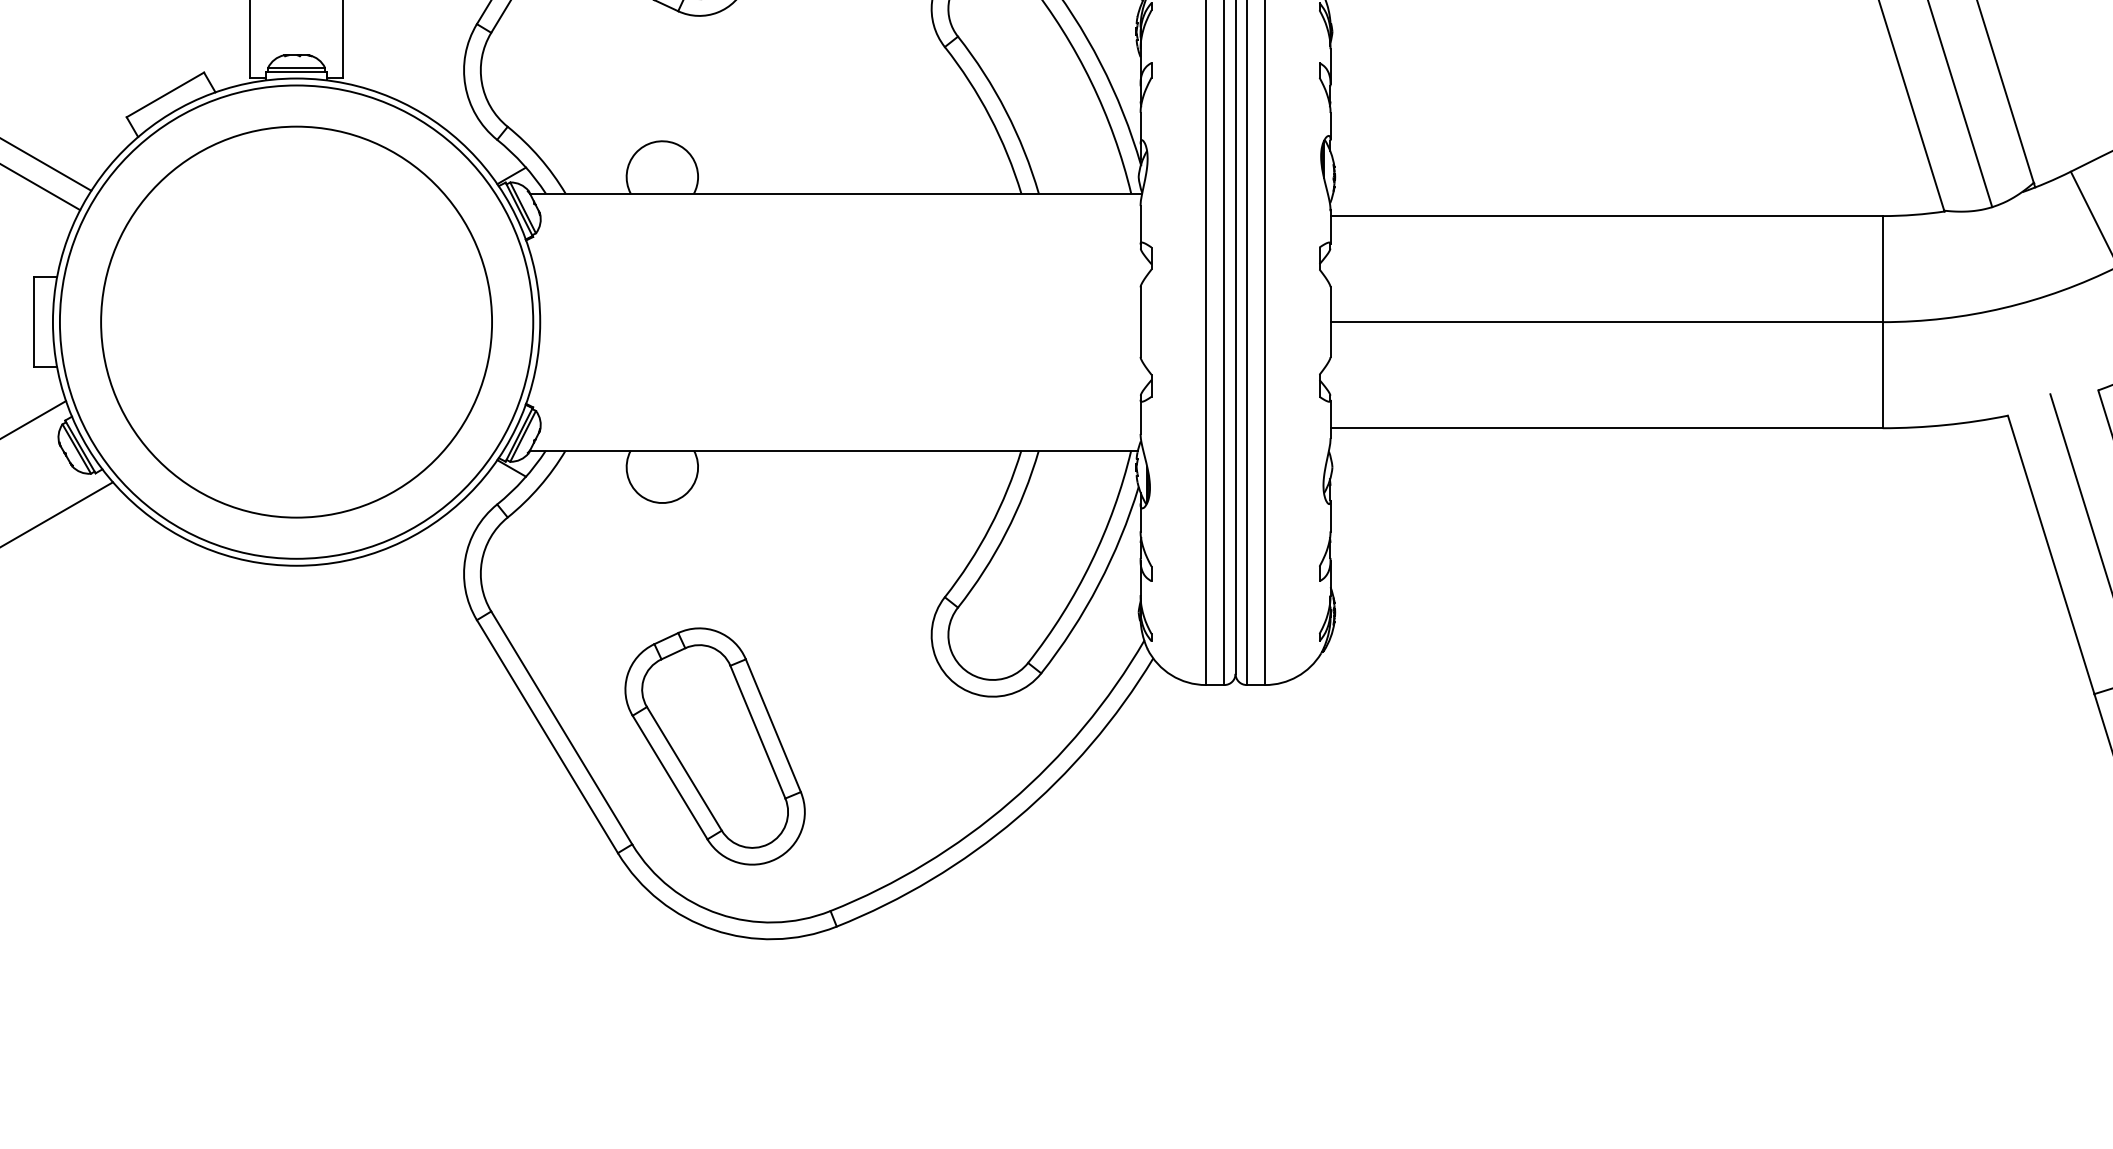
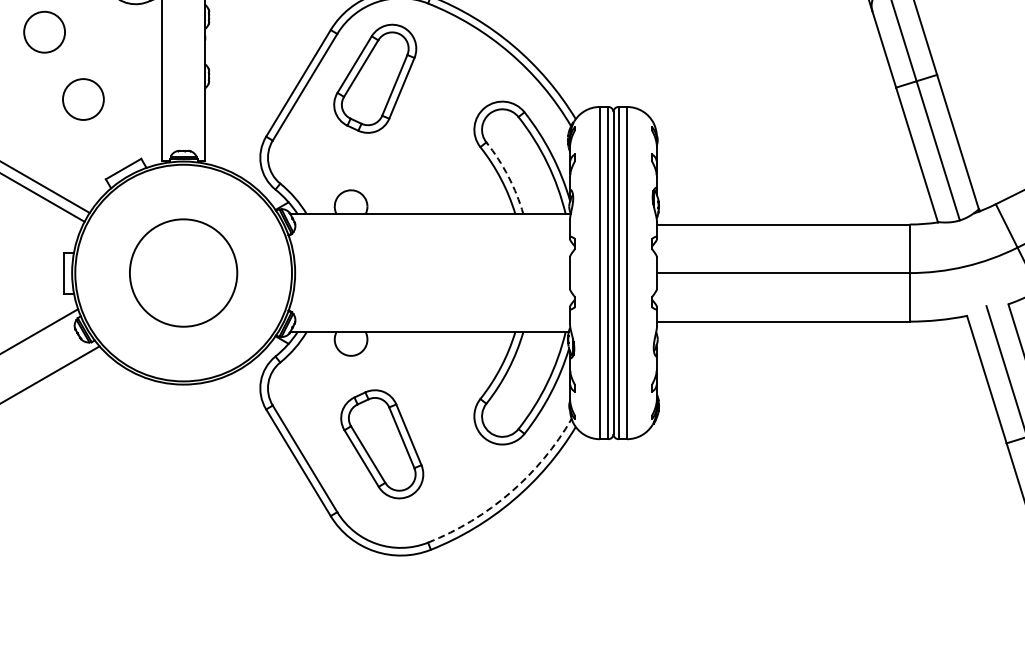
arc: (1006, 111) -> (508, 176), solid -> dashed
circle: (296, 320) -> (183, 272), size x0.6
part: (715, 746) -> (382, 444), moved
arc: (1010, 801) -> (510, 492), solid -> dashed

